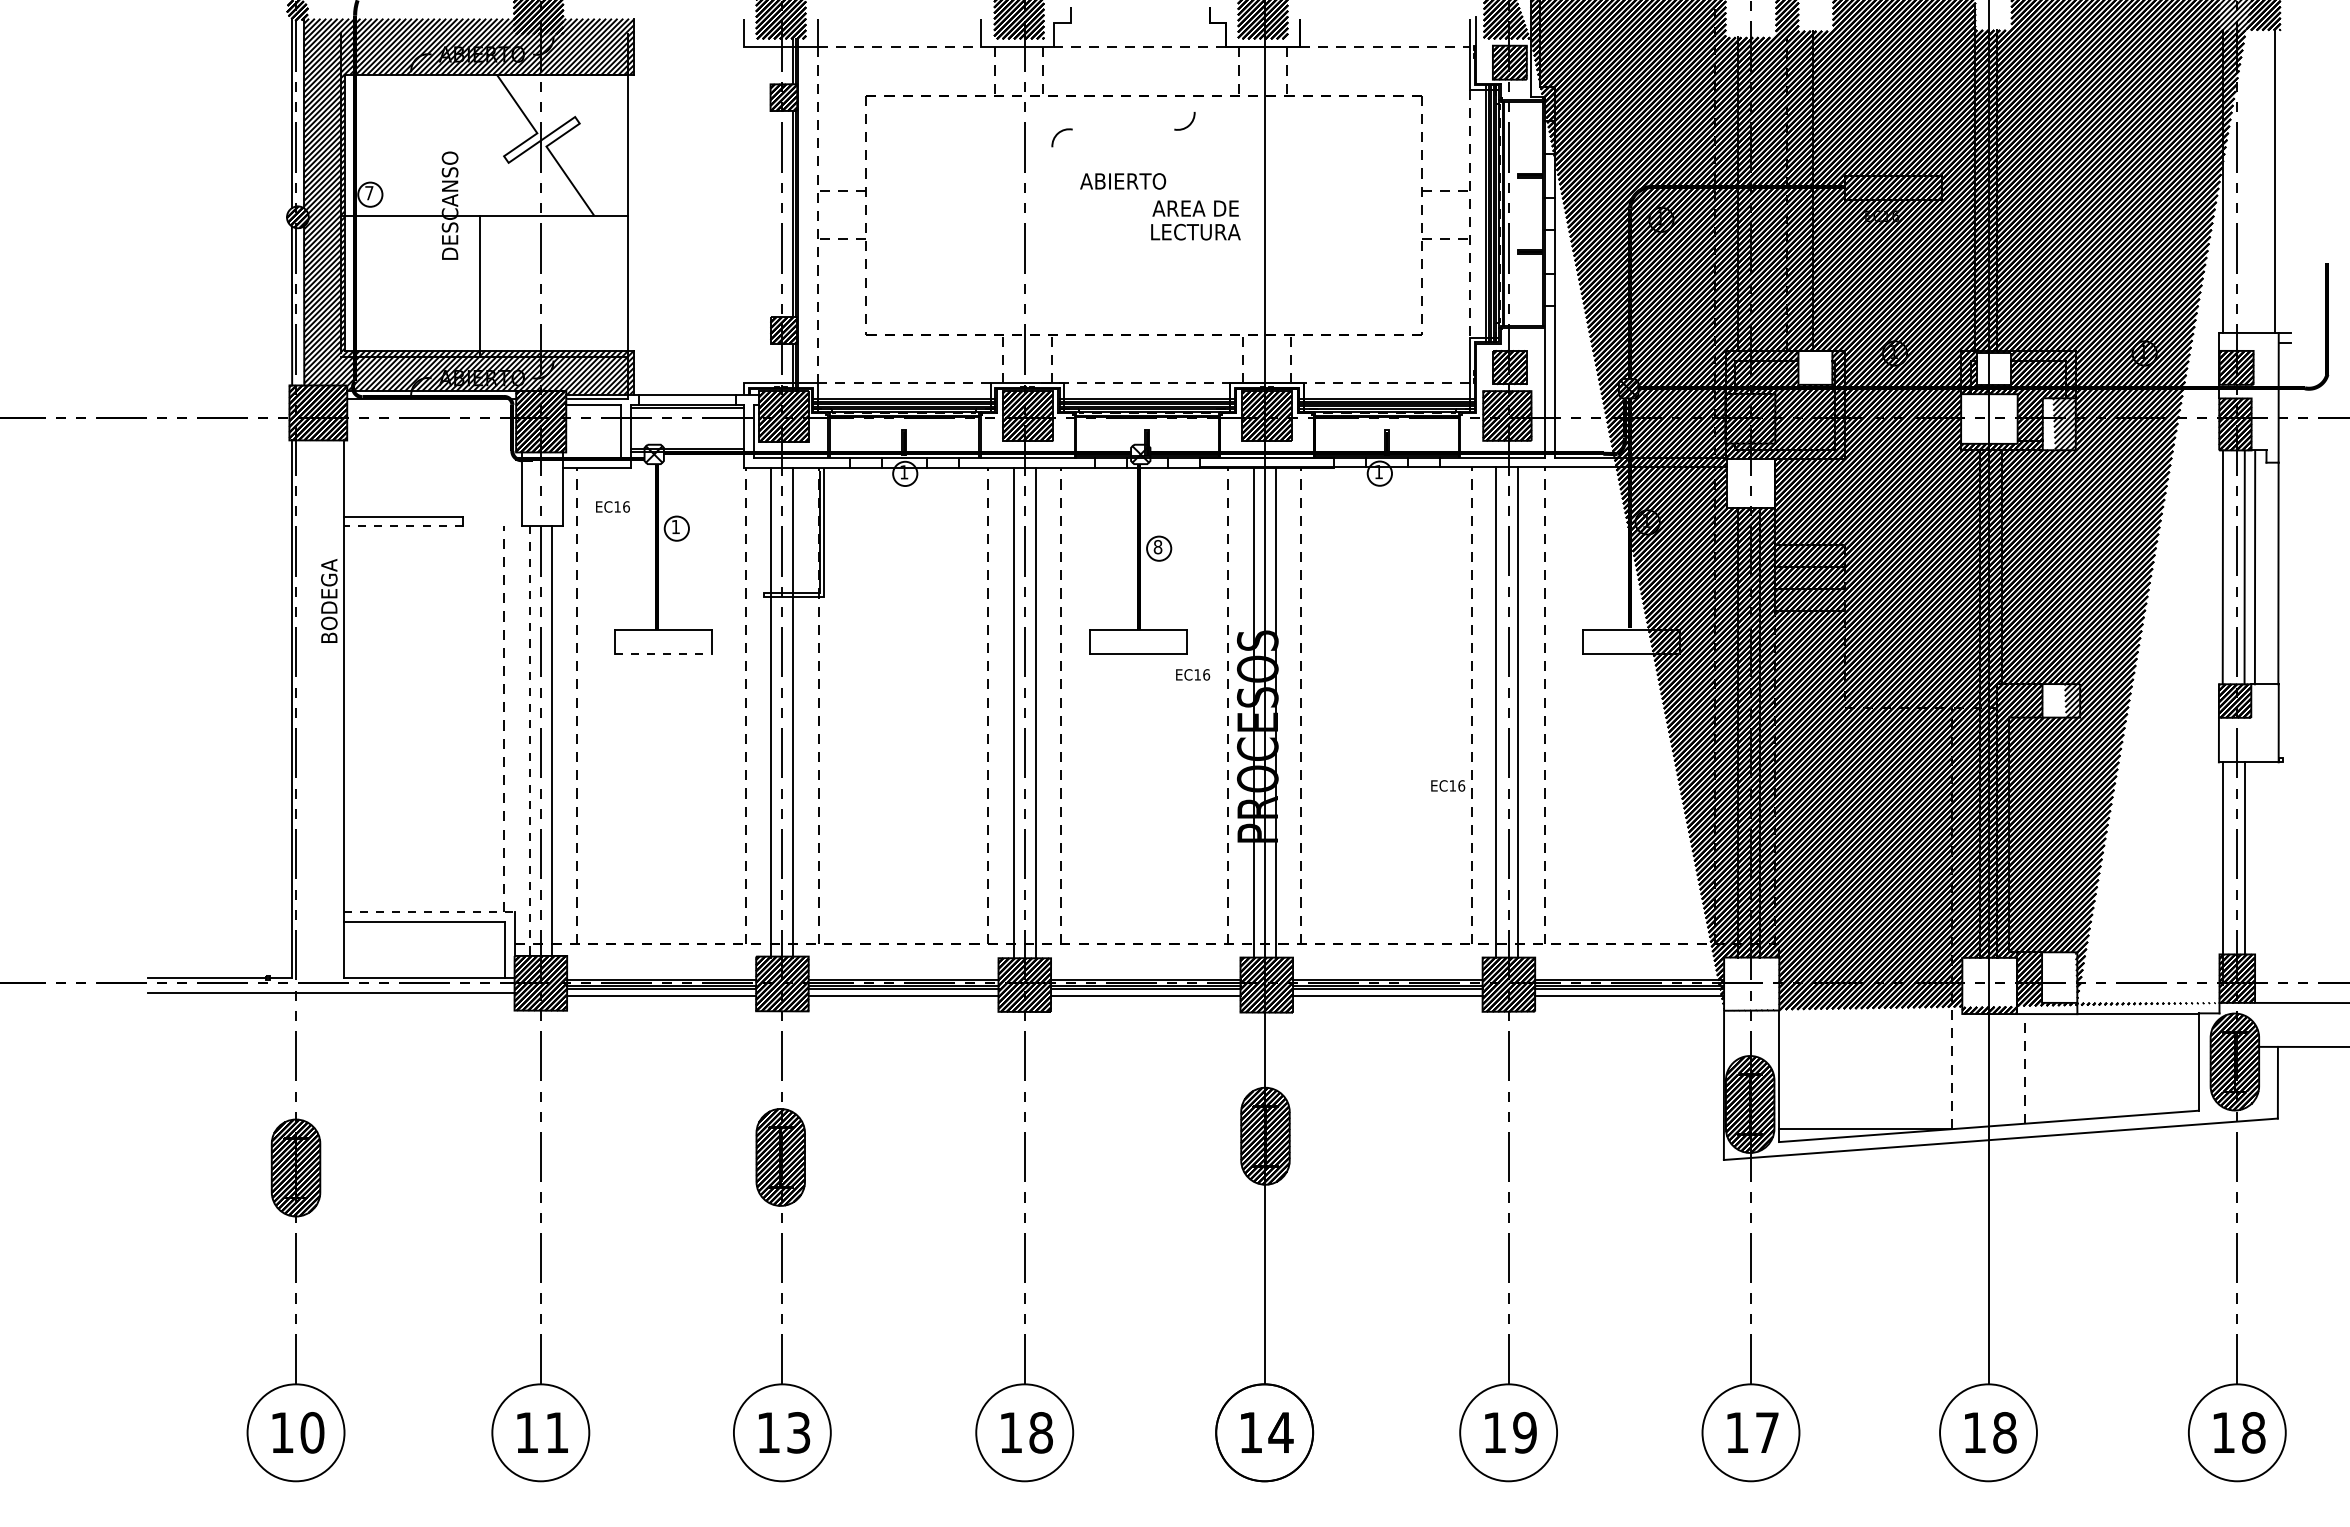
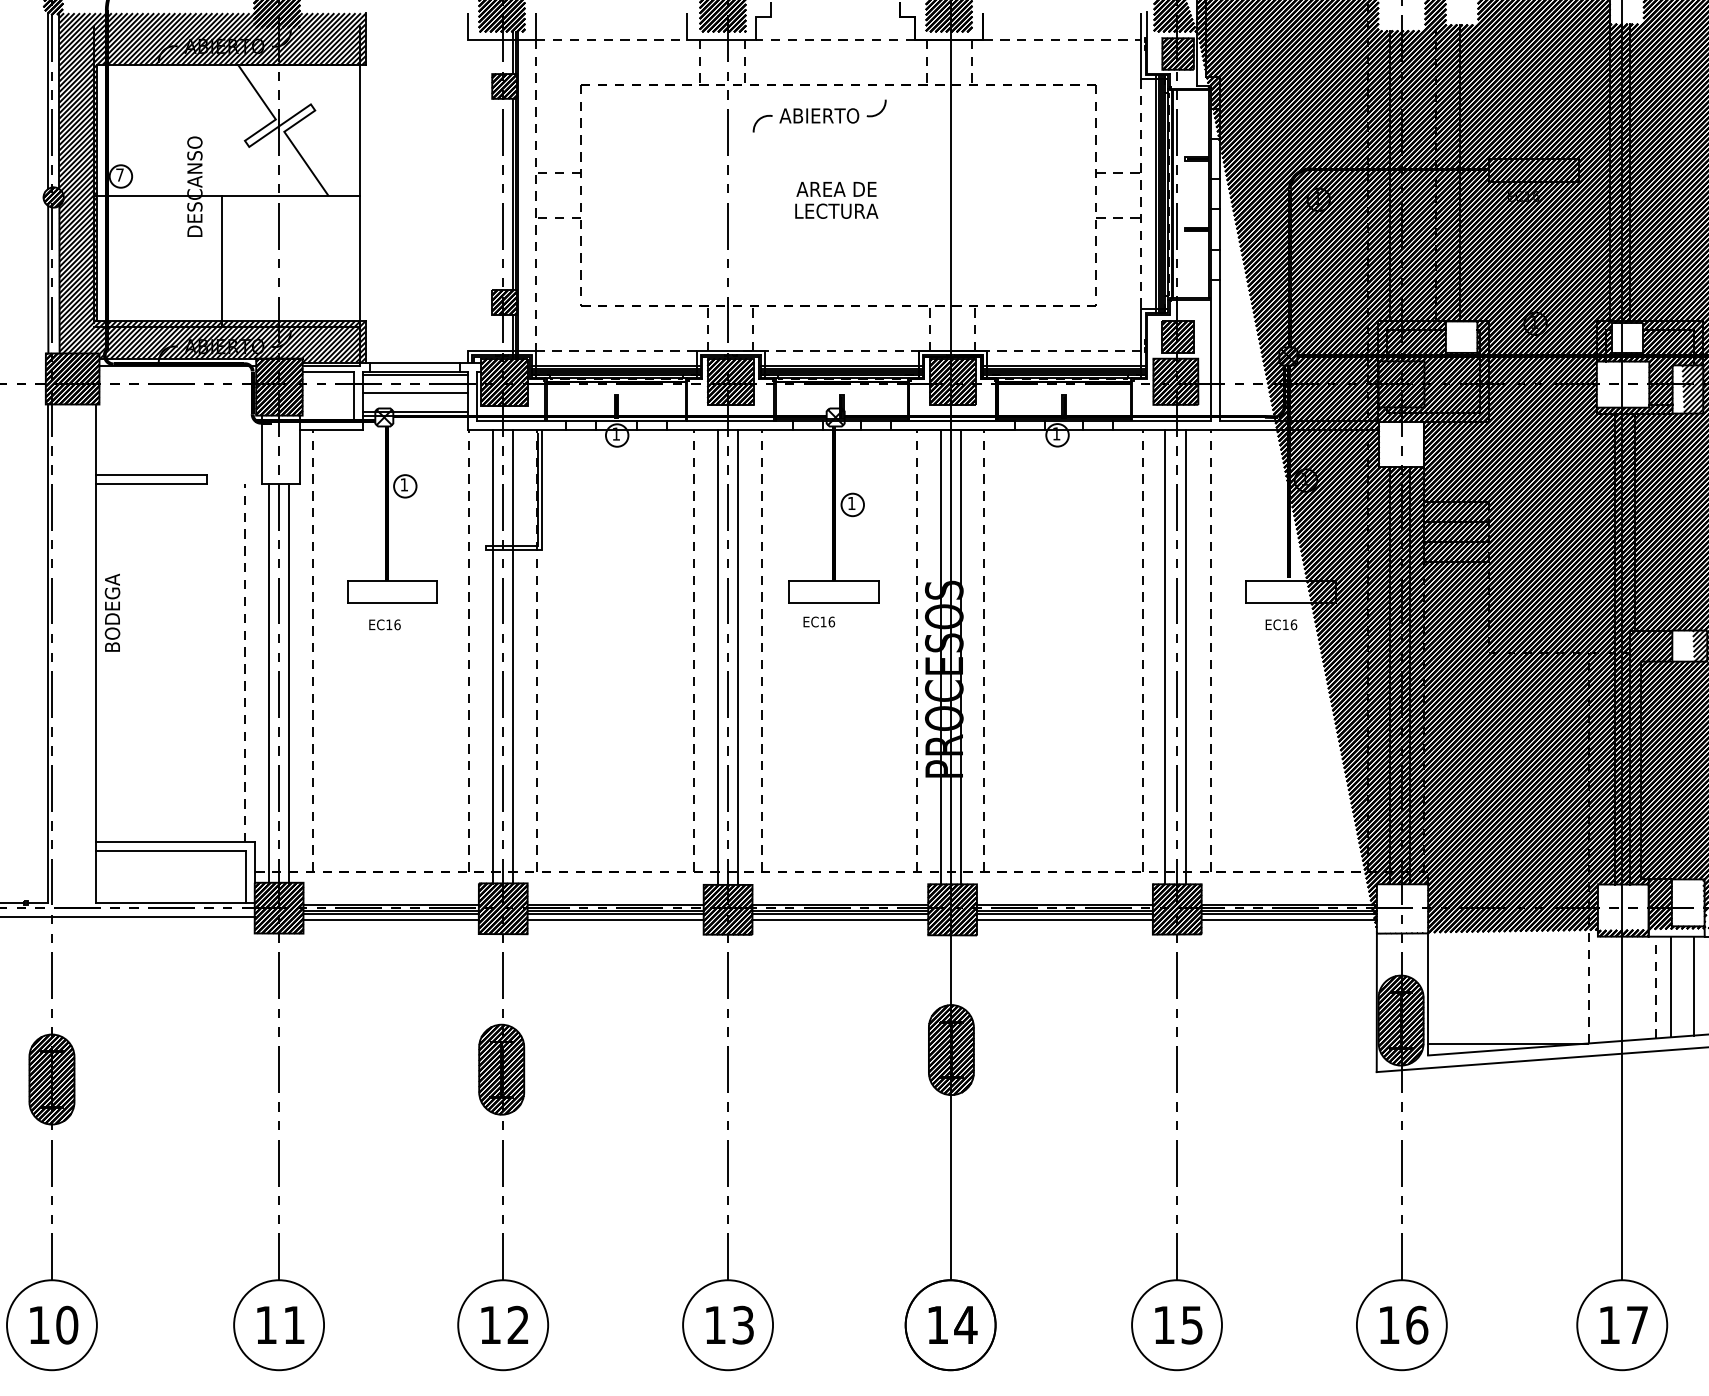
text: (1123, 181) -> (819, 116), moved
text: (1195, 220) -> (836, 200), moved
line: (687, 428) -> (415, 393), added
text: (612, 506) -> (384, 624), moved
line: (403, 526) -> (151, 484), dashed -> solid
text: (1157, 547) -> (851, 503), 8 -> 1
text: (329, 600) -> (112, 612), moved
line: (663, 654) -> (392, 603), dashed -> solid
text: (1193, 674) -> (819, 621), moved
line: (529, 742) -> (268, 684), dashed -> solid
text: (1448, 785) -> (1281, 624), moved
line: (429, 912) -> (175, 842), dashed -> solid
line: (2065, 1067) -> (1693, 986), added
line: (2041, 1068) -> (1671, 987), added
text: (798, 1432) -> (518, 1324), 13 -> 12
text: (1040, 1432) -> (742, 1324), 18 -> 13
text: (1524, 1432) -> (1191, 1324), 19 -> 15
text: (1767, 1432) -> (1417, 1324), 17 -> 16
text: (2004, 1432) -> (1637, 1324), 18 -> 17

